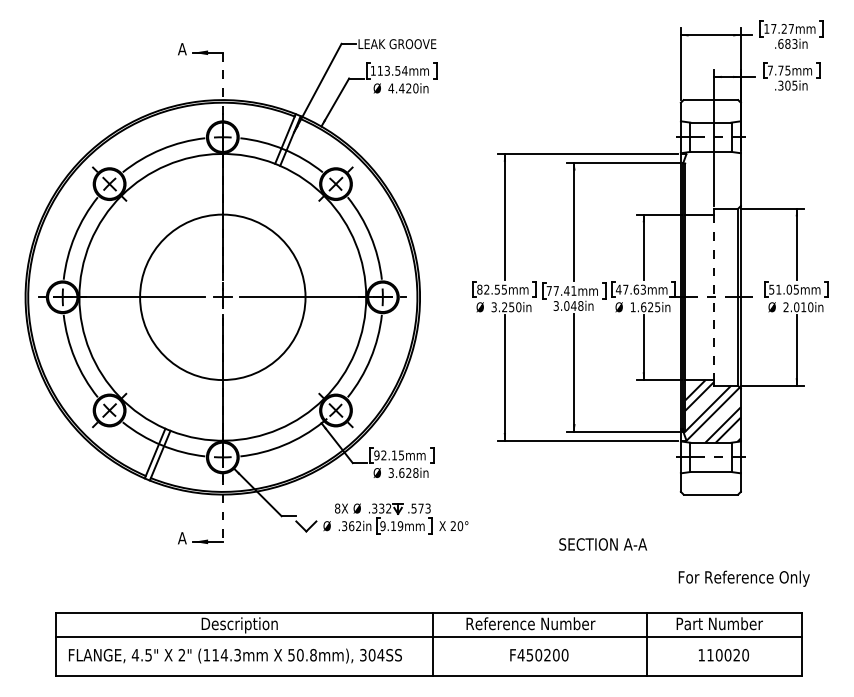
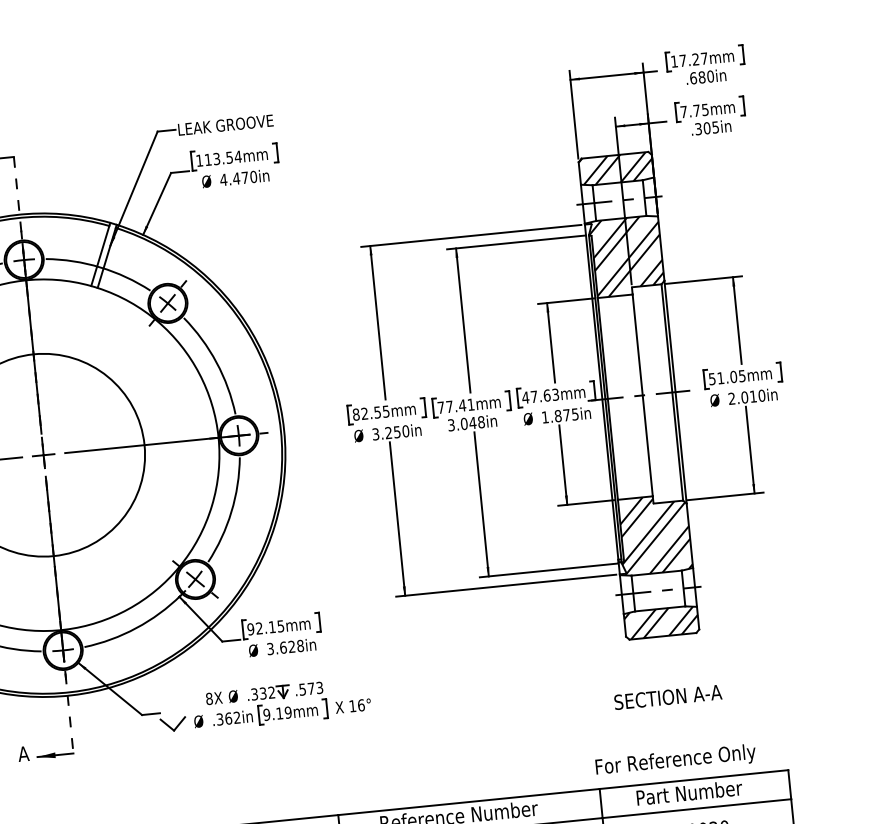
text: (794, 43) -> (710, 76), .683in -> .680in
text: (408, 88) -> (244, 177), 4.420in -> 4.470in
hatch: (710, 111) -> (615, 169), added
hatch: (711, 182) -> (625, 255), added
line: (713, 297) -> (642, 395), dashed -> solid
text: (647, 307) -> (562, 415), 1.625in -> 1.875in
hatch: (710, 483) -> (661, 622), added
text: (456, 525) -> (356, 705), 20° -> 16°
text: (603, 544) -> (668, 697), moved
text: (743, 578) -> (674, 760), moved

